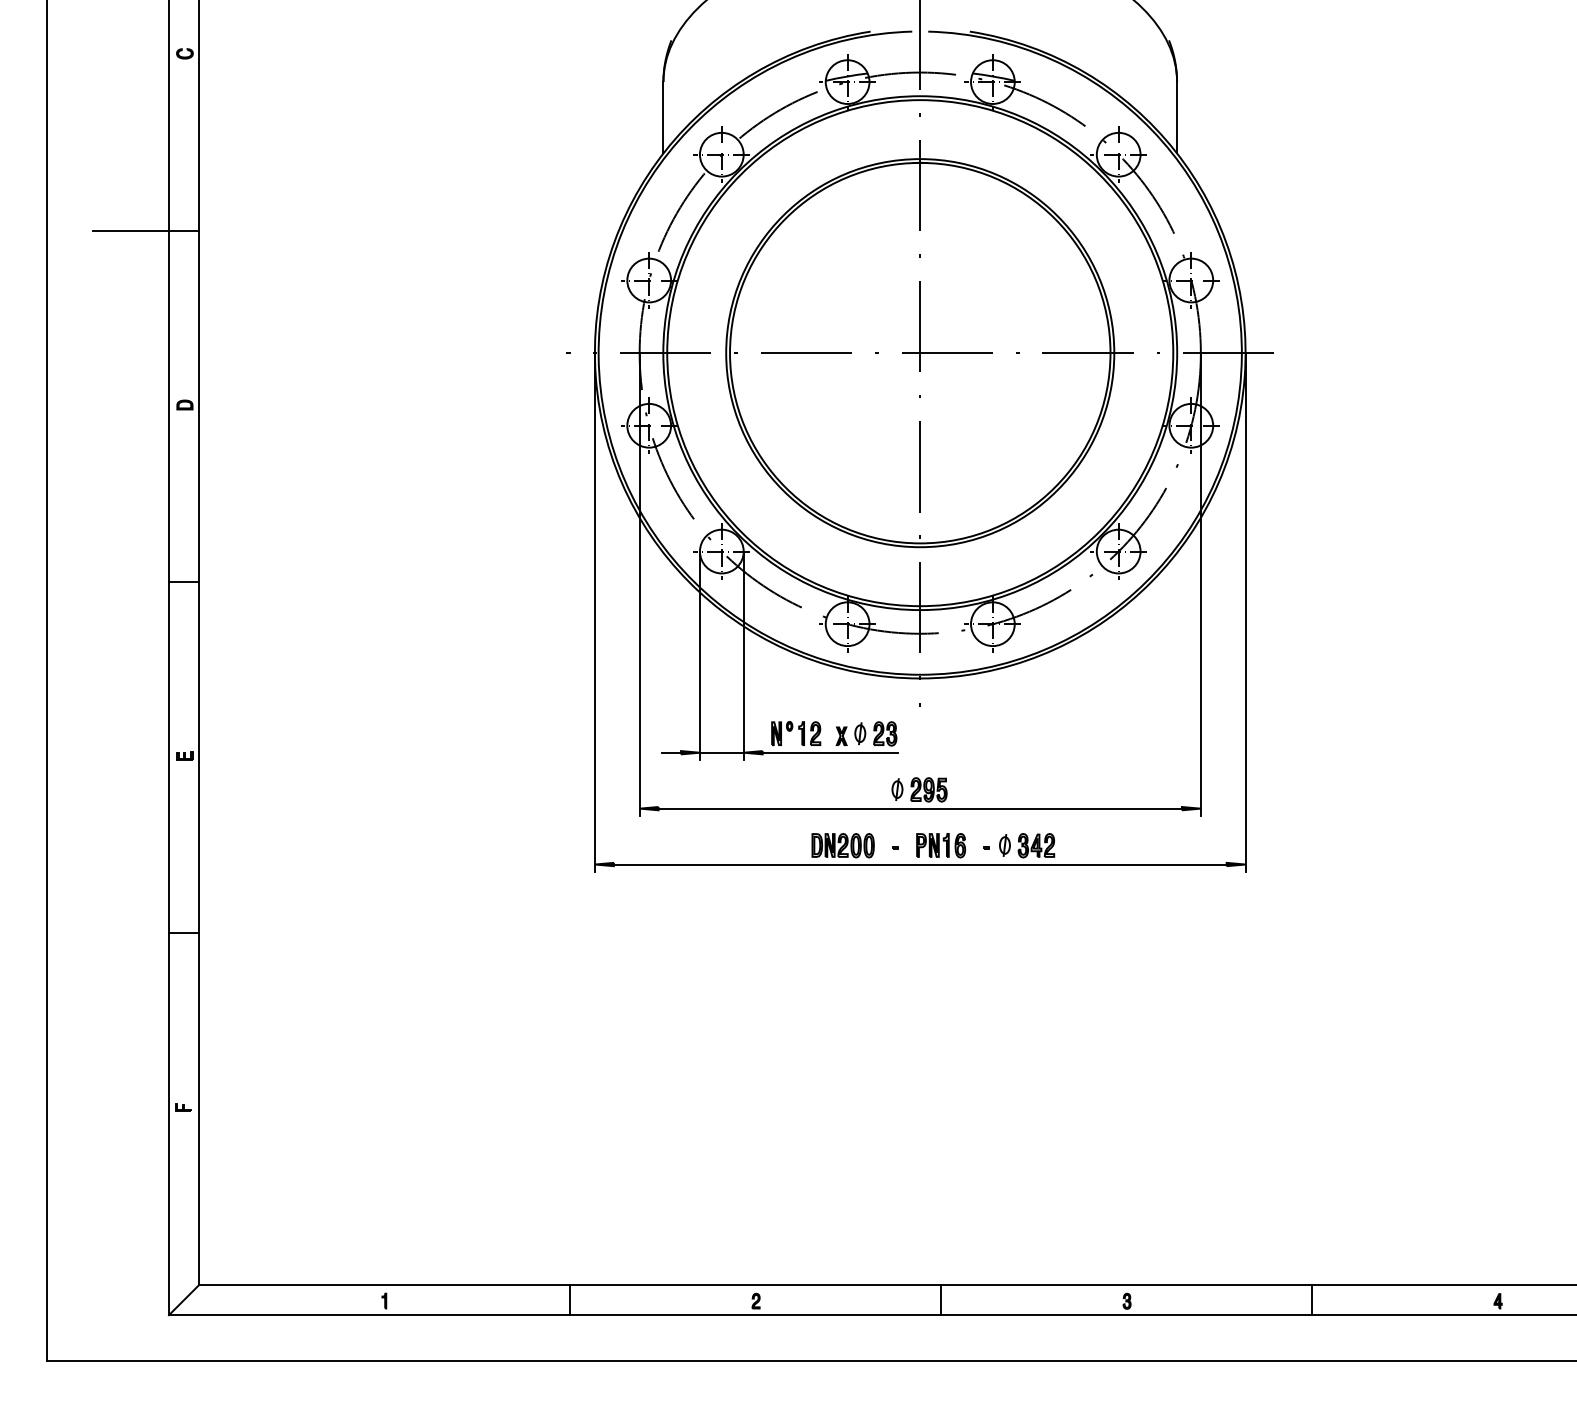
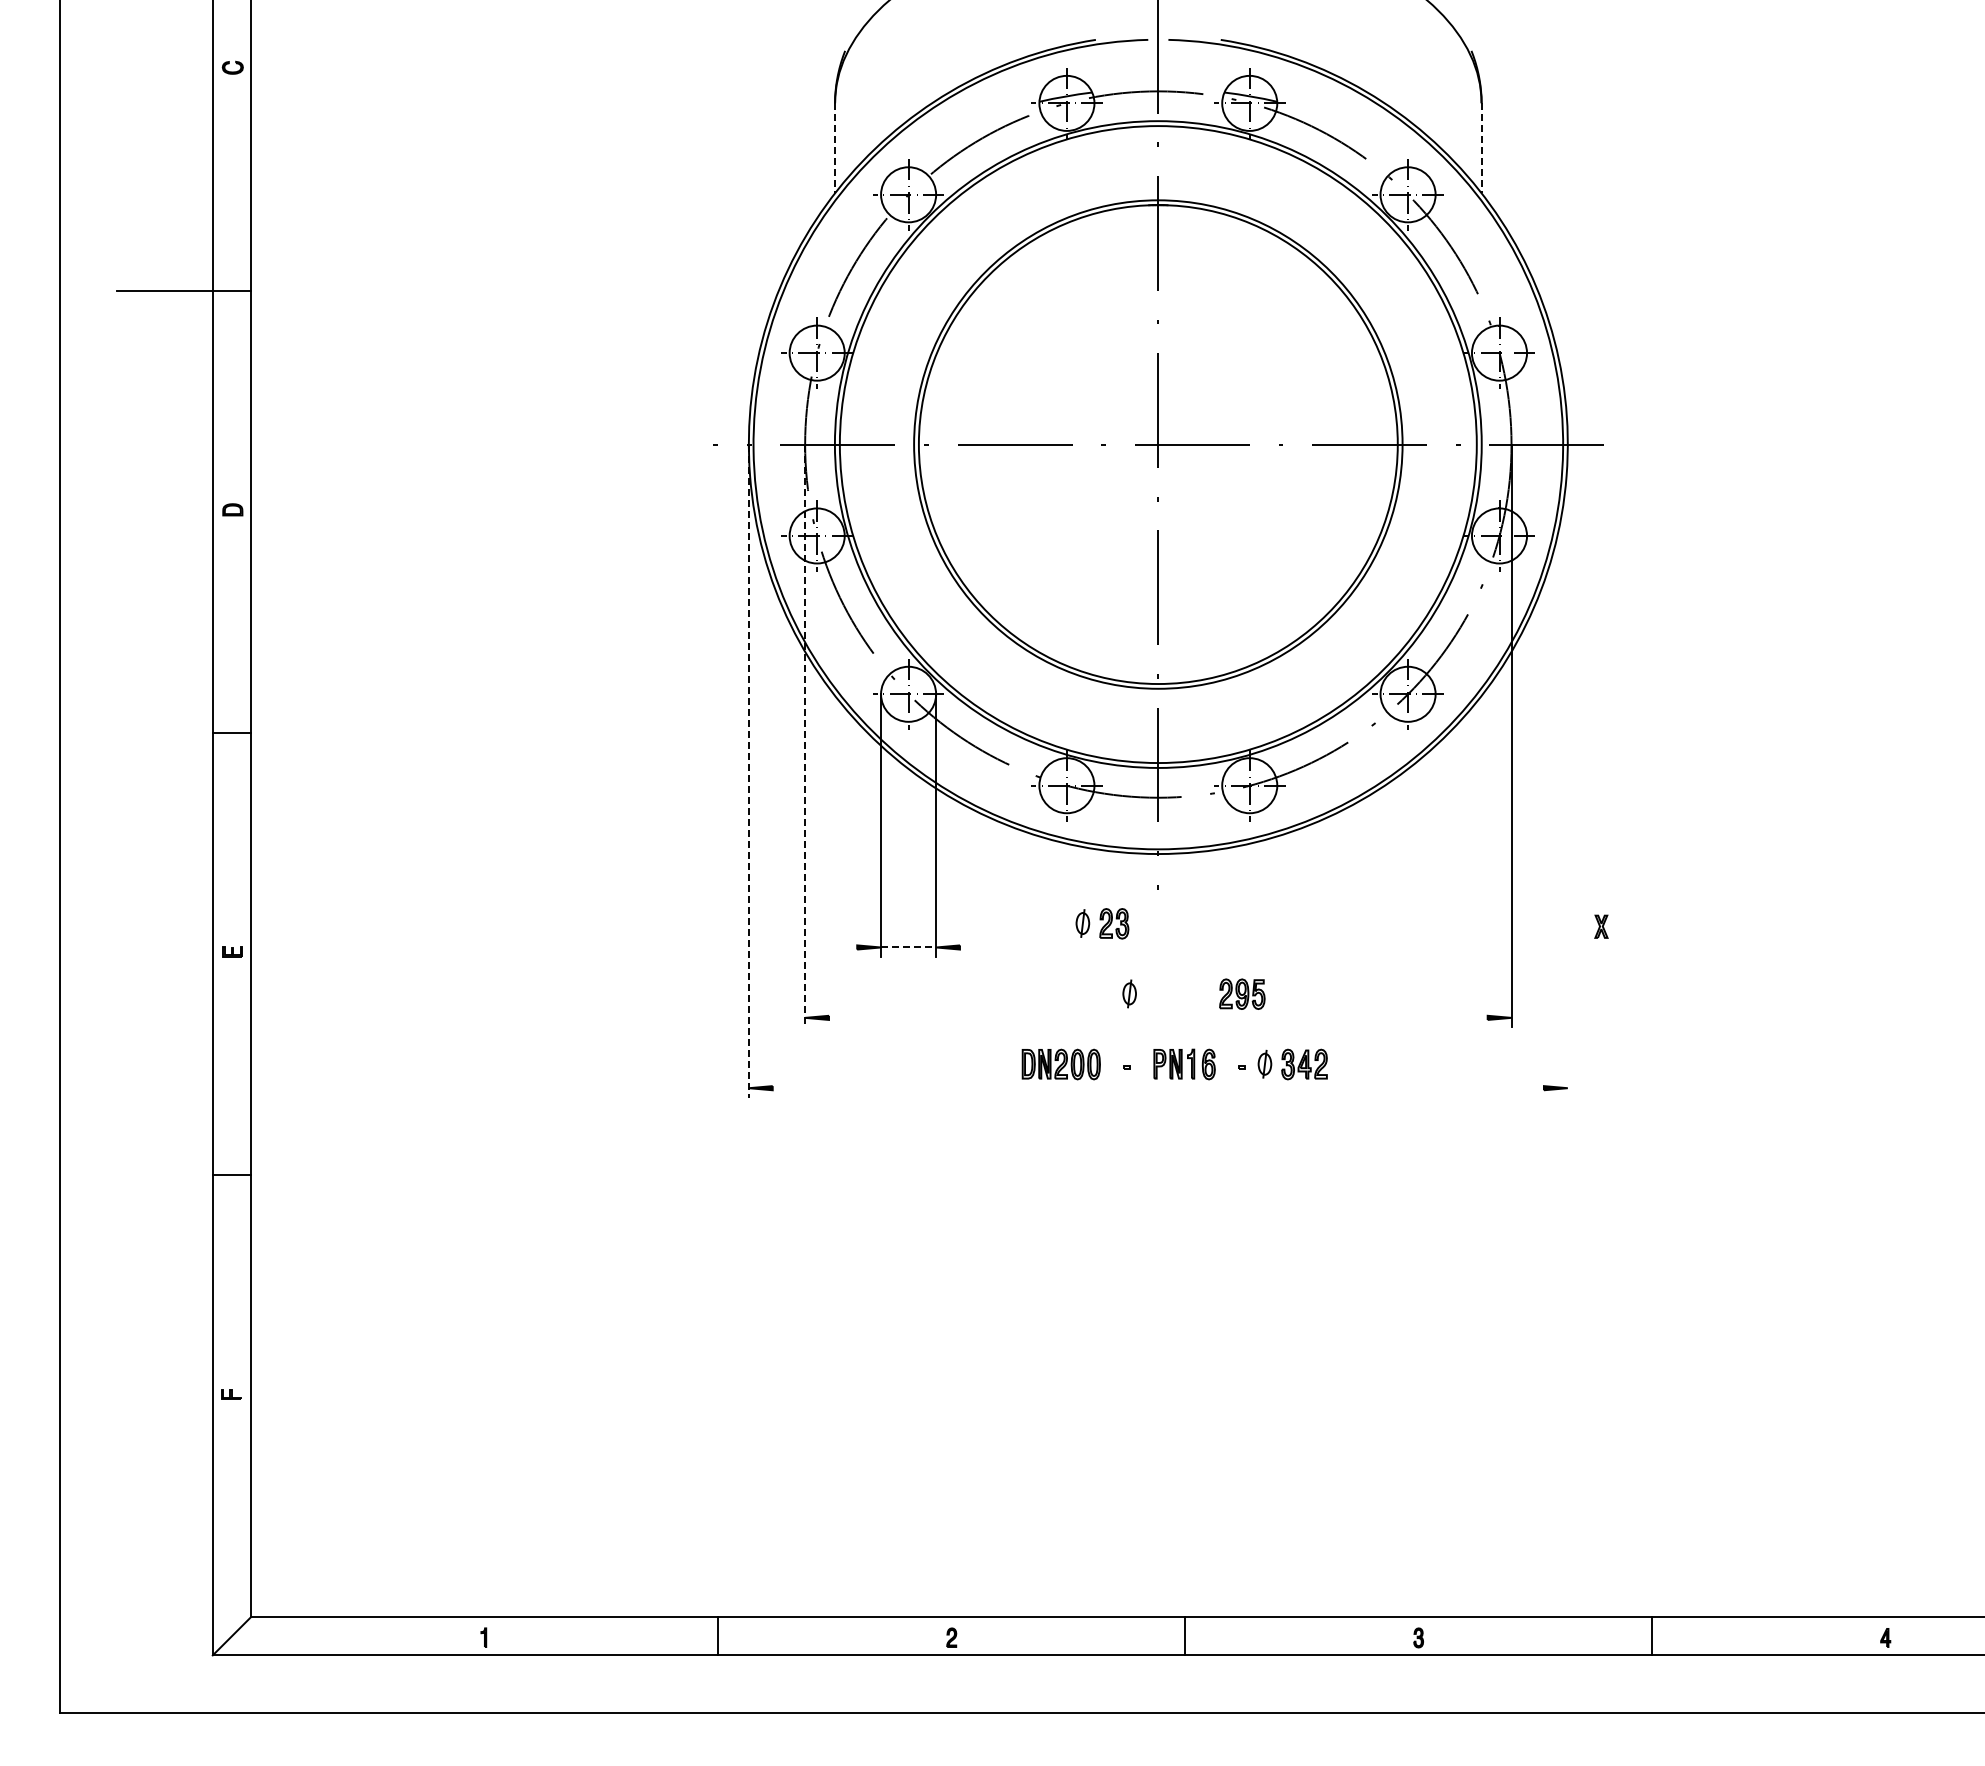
line: (663, 117) -> (835, 148), solid -> dashed
line: (1177, 117) -> (1481, 148), solid -> dashed
line: (639, 585) -> (805, 736), solid -> dashed
line: (594, 612) -> (748, 771), solid -> dashed
line: (1245, 612) -> (1567, 770), removed
part: (796, 732) -> (1002, 922), removed
part: (841, 736) -> (1601, 926), moved
line: (671, 752) -> (845, 947), removed
line: (721, 752) -> (908, 947), solid -> dashed
line: (829, 752) -> (1044, 947), removed
part: (929, 789) -> (1242, 993), moved
line: (920, 808) -> (1158, 1017), removed
line: (919, 864) -> (1157, 1088), removed

